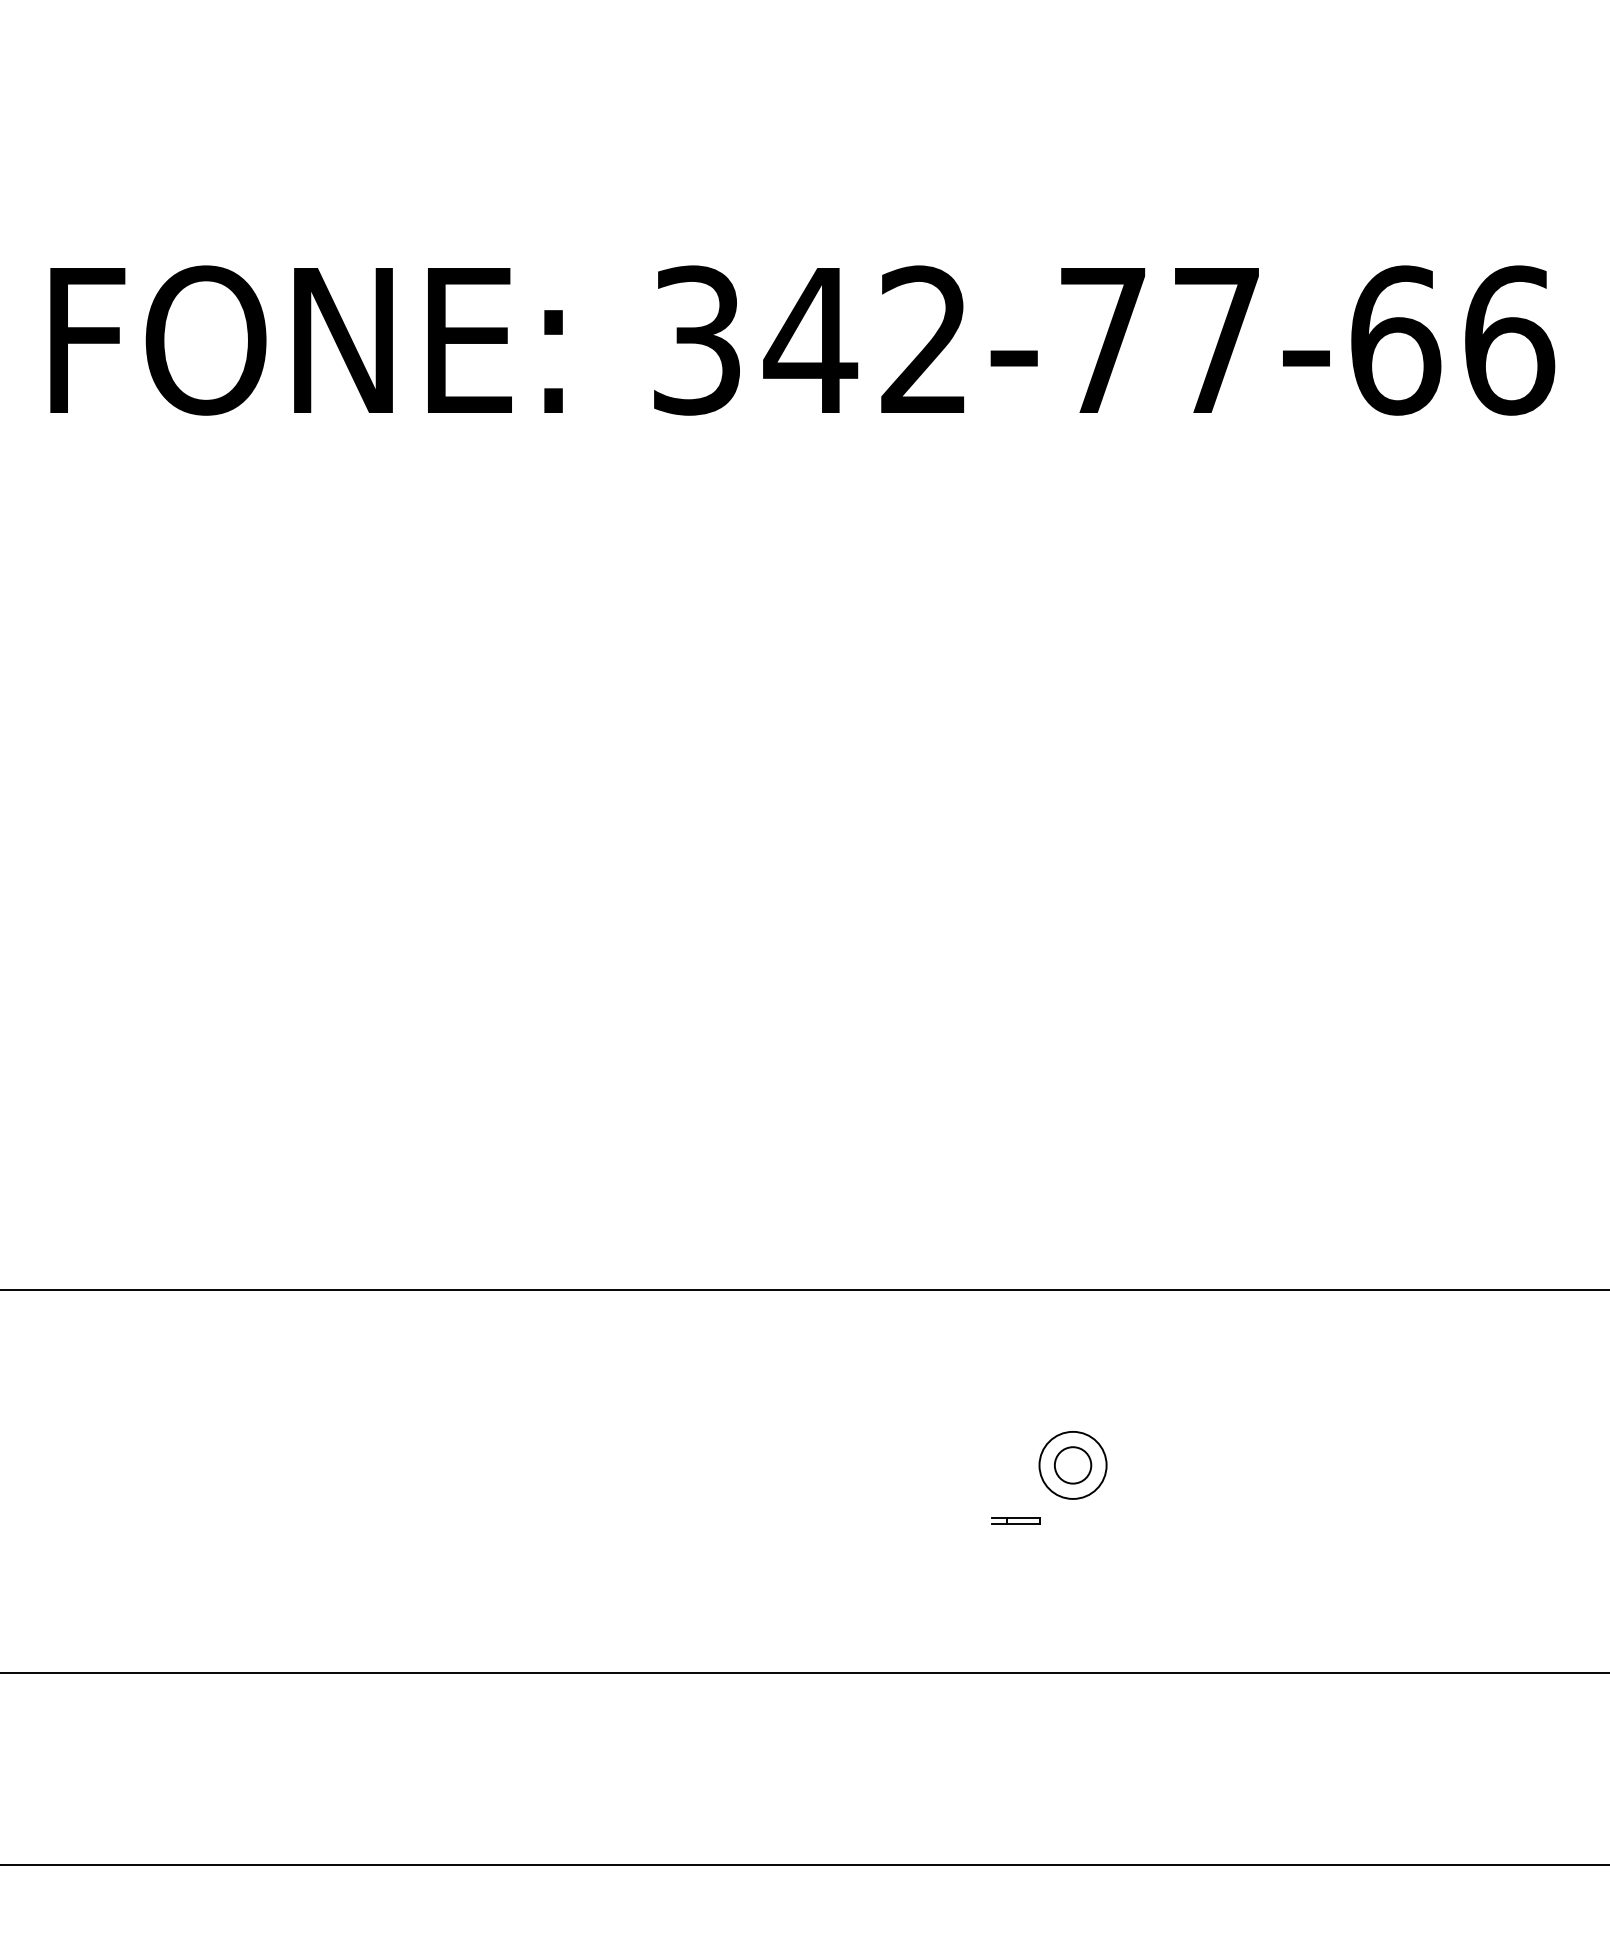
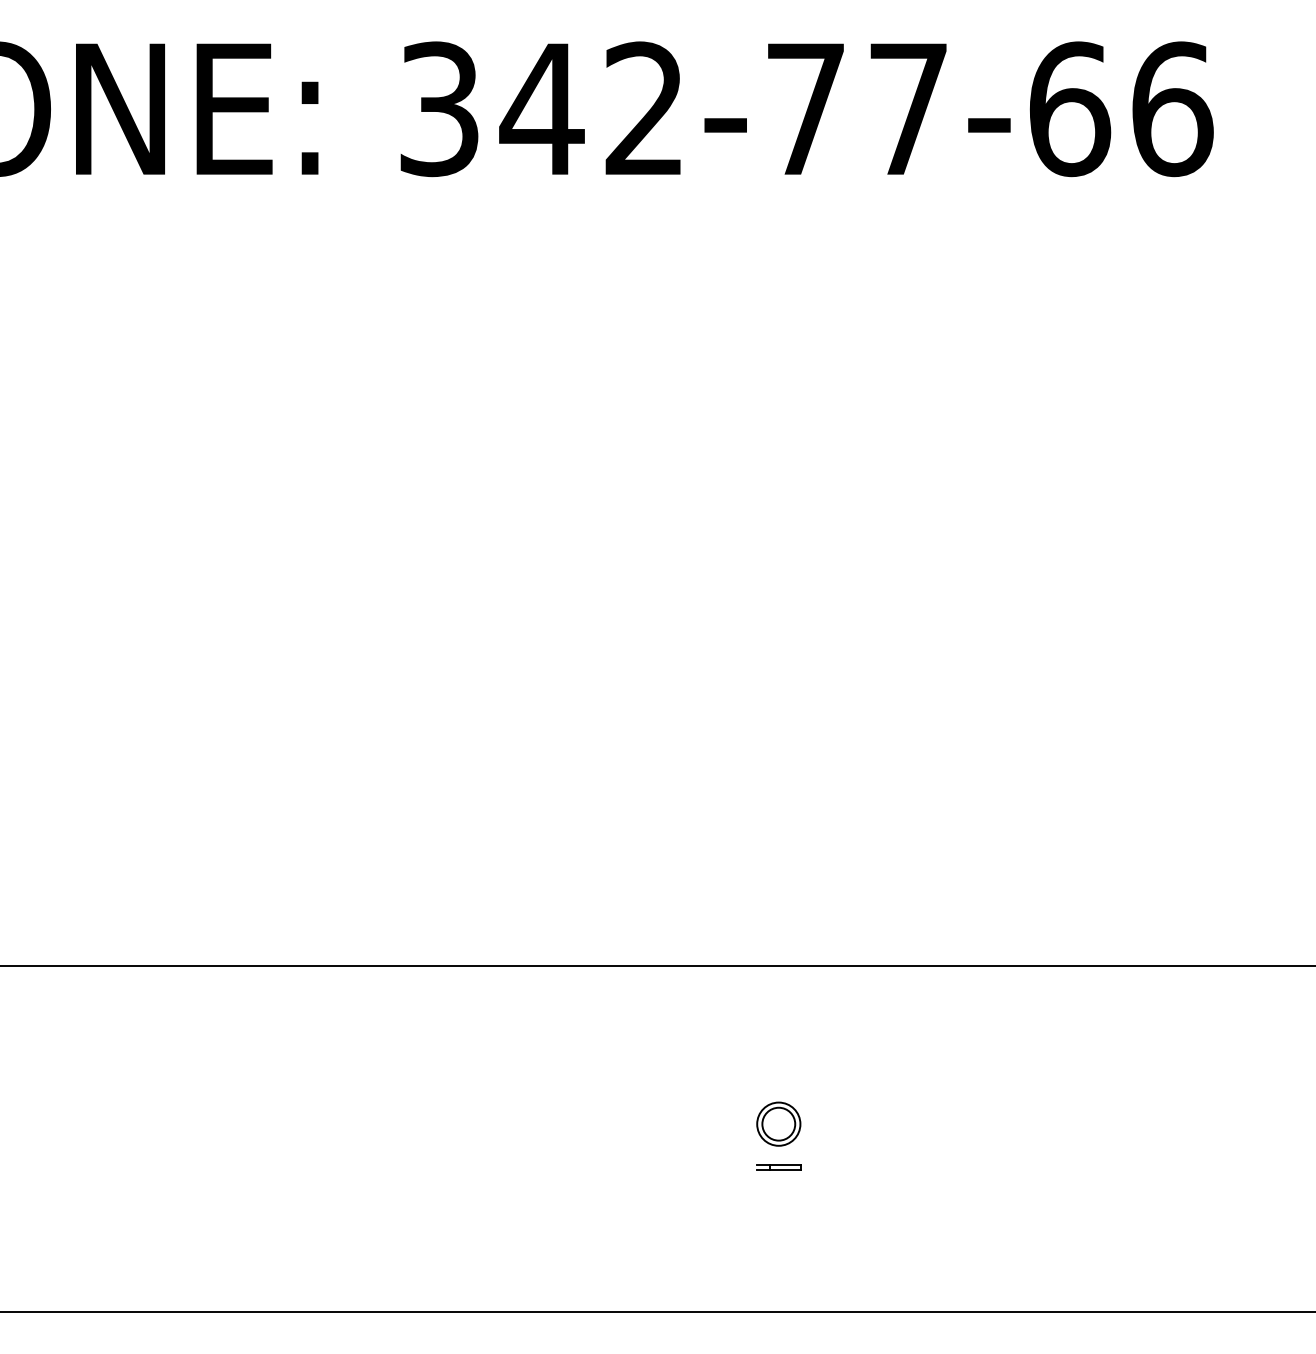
circle: (1073, 1465) -> (779, 1124), size x0.71
part: (1015, 1520) -> (778, 1166), moved

